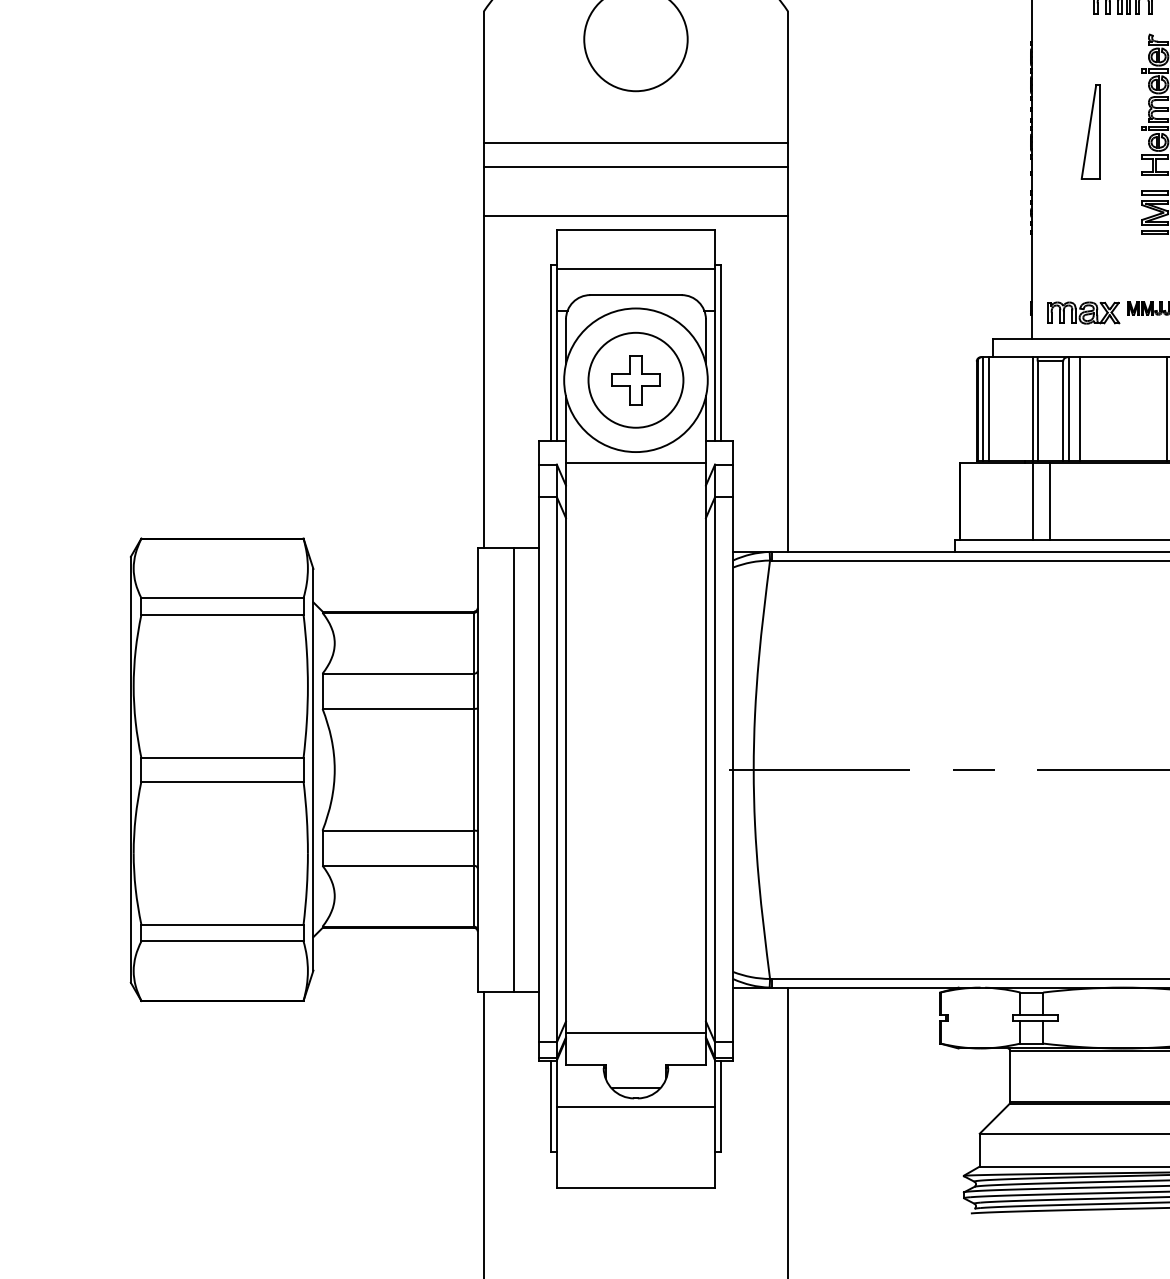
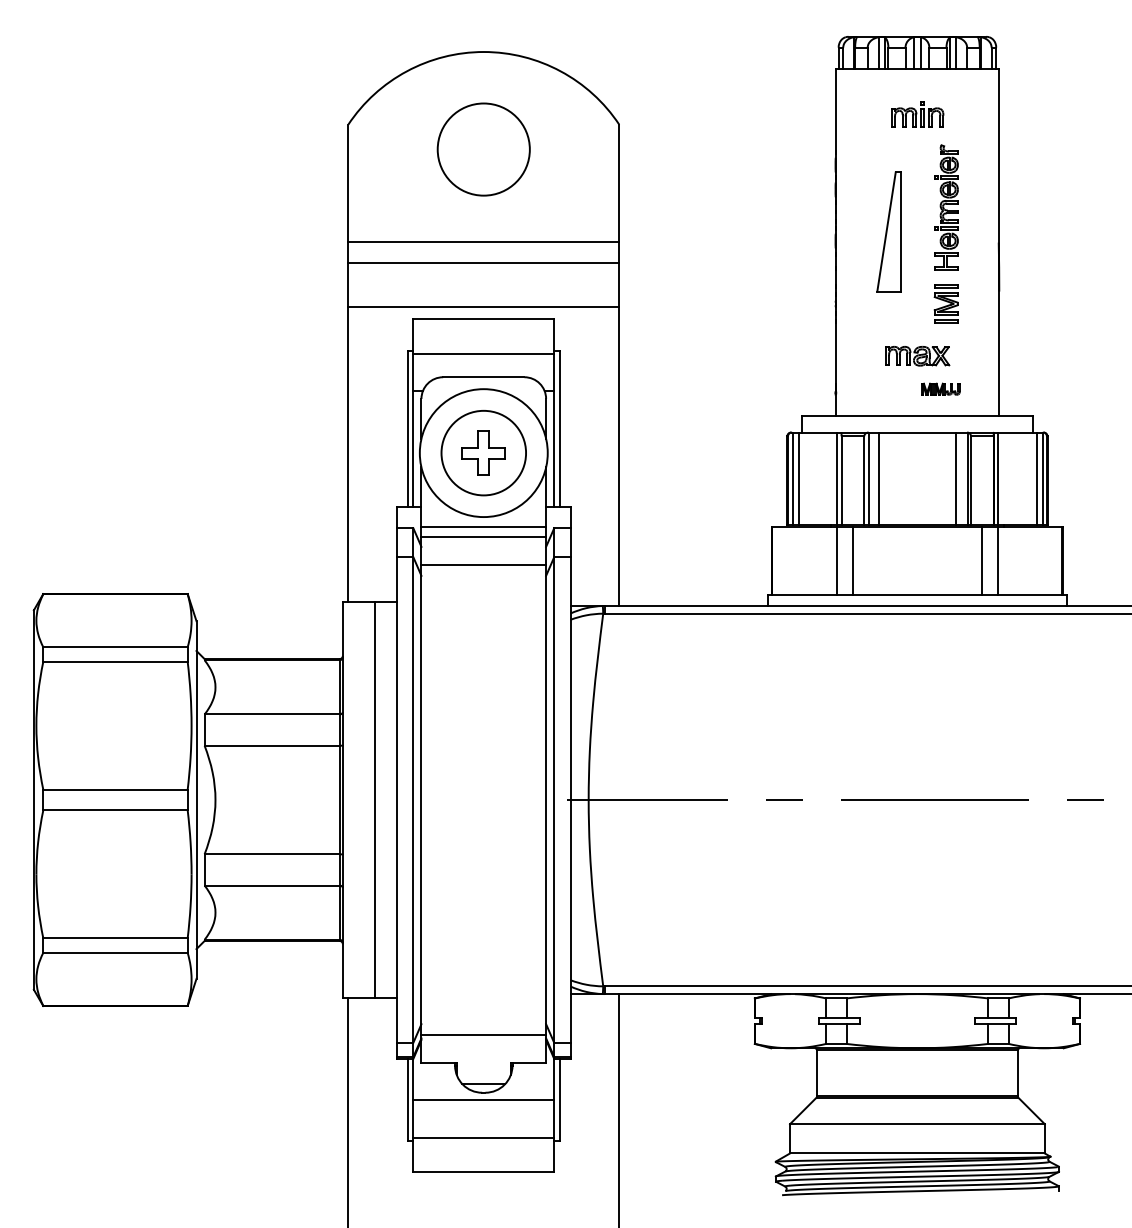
part: (1090, 131) -> (888, 231), size x1.43
part: (1083, 313) -> (917, 356), moved
line: (635, 475) -> (483, 537), added
line: (635, 506) -> (483, 565), added
line: (635, 1148) -> (483, 1137), added

